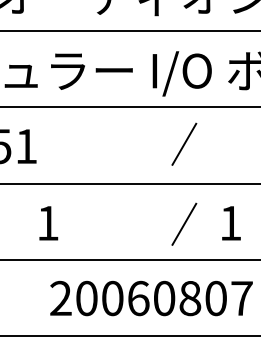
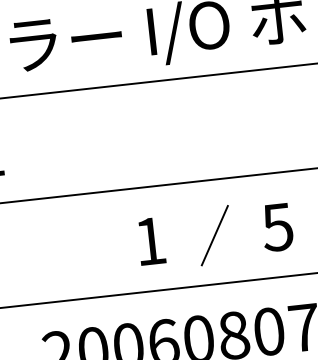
line: (184, 143) -> (202, 125), removed
text: (48, 223) -> (151, 241), moved
text: (230, 223) -> (277, 227), 1 -> 5

